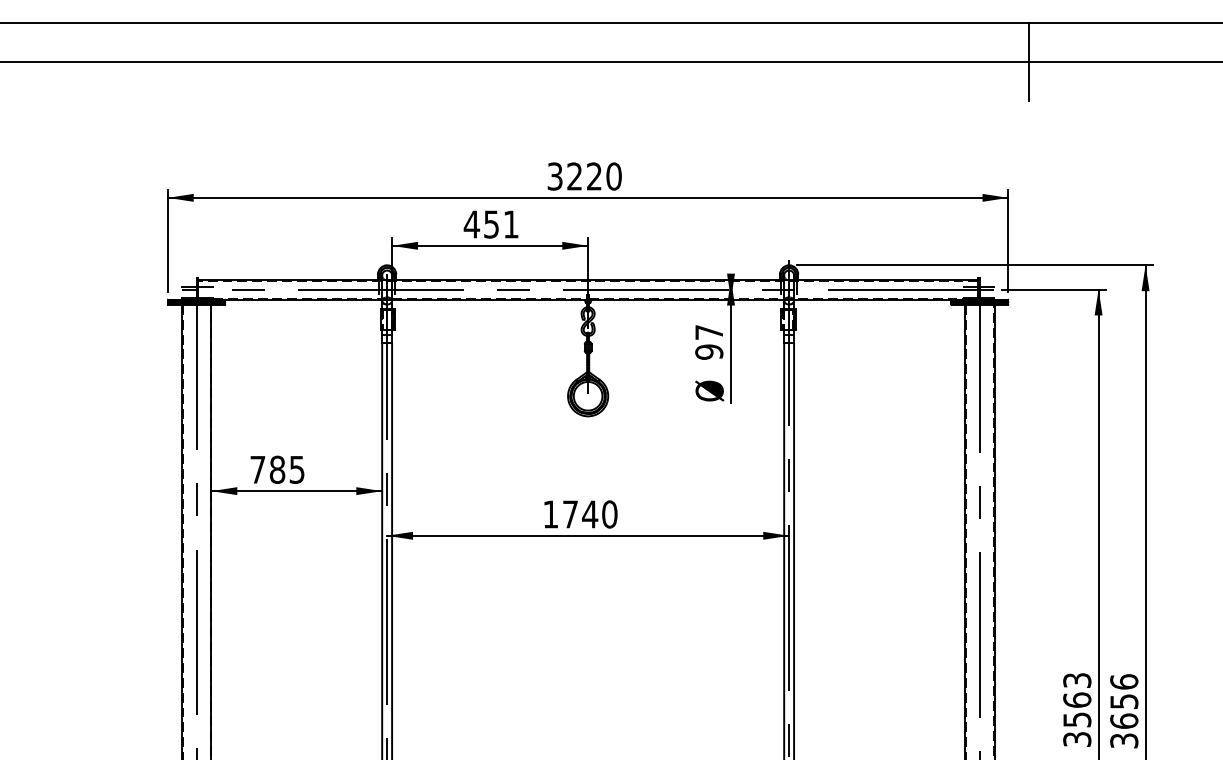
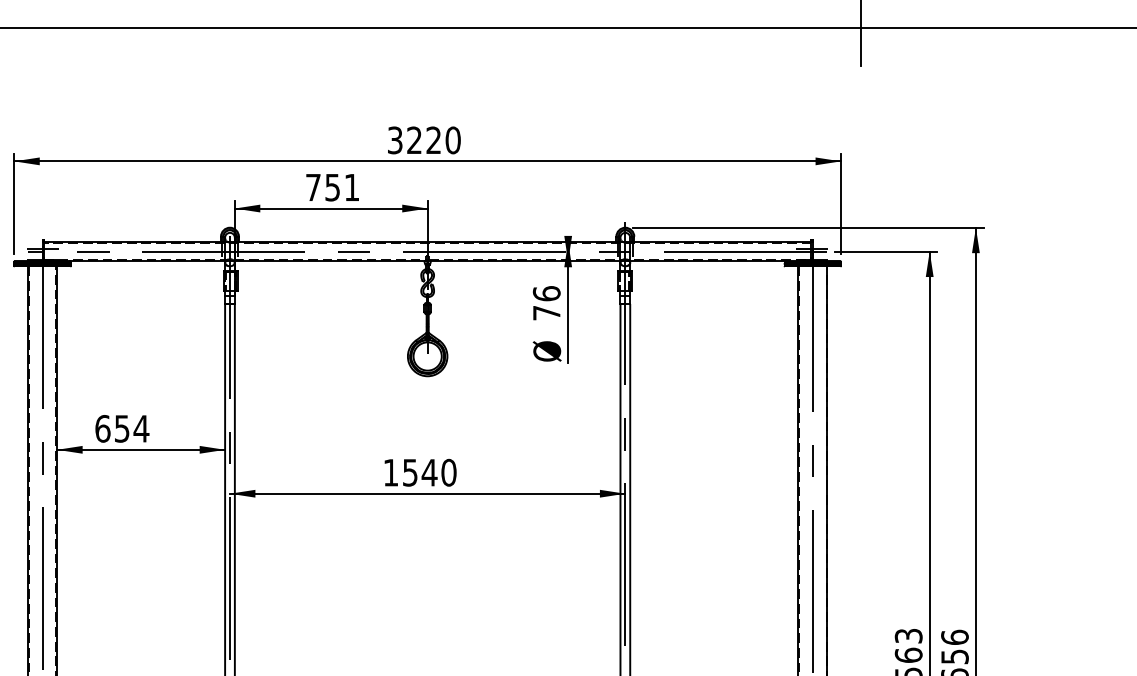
text: (471, 224) -> (312, 187), 451 -> 751
text: (709, 341) -> (547, 302), 97 -> 76
text: (277, 469) -> (122, 428), 785 -> 654
text: (570, 514) -> (410, 472), 1740 -> 1540

